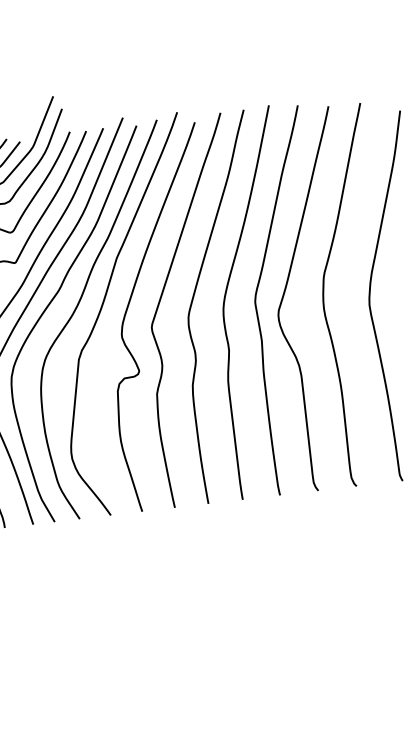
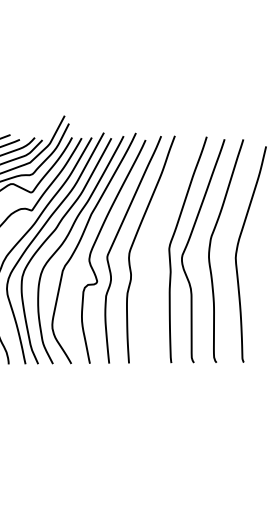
curve: (226, 301) -> (152, 246), removed

